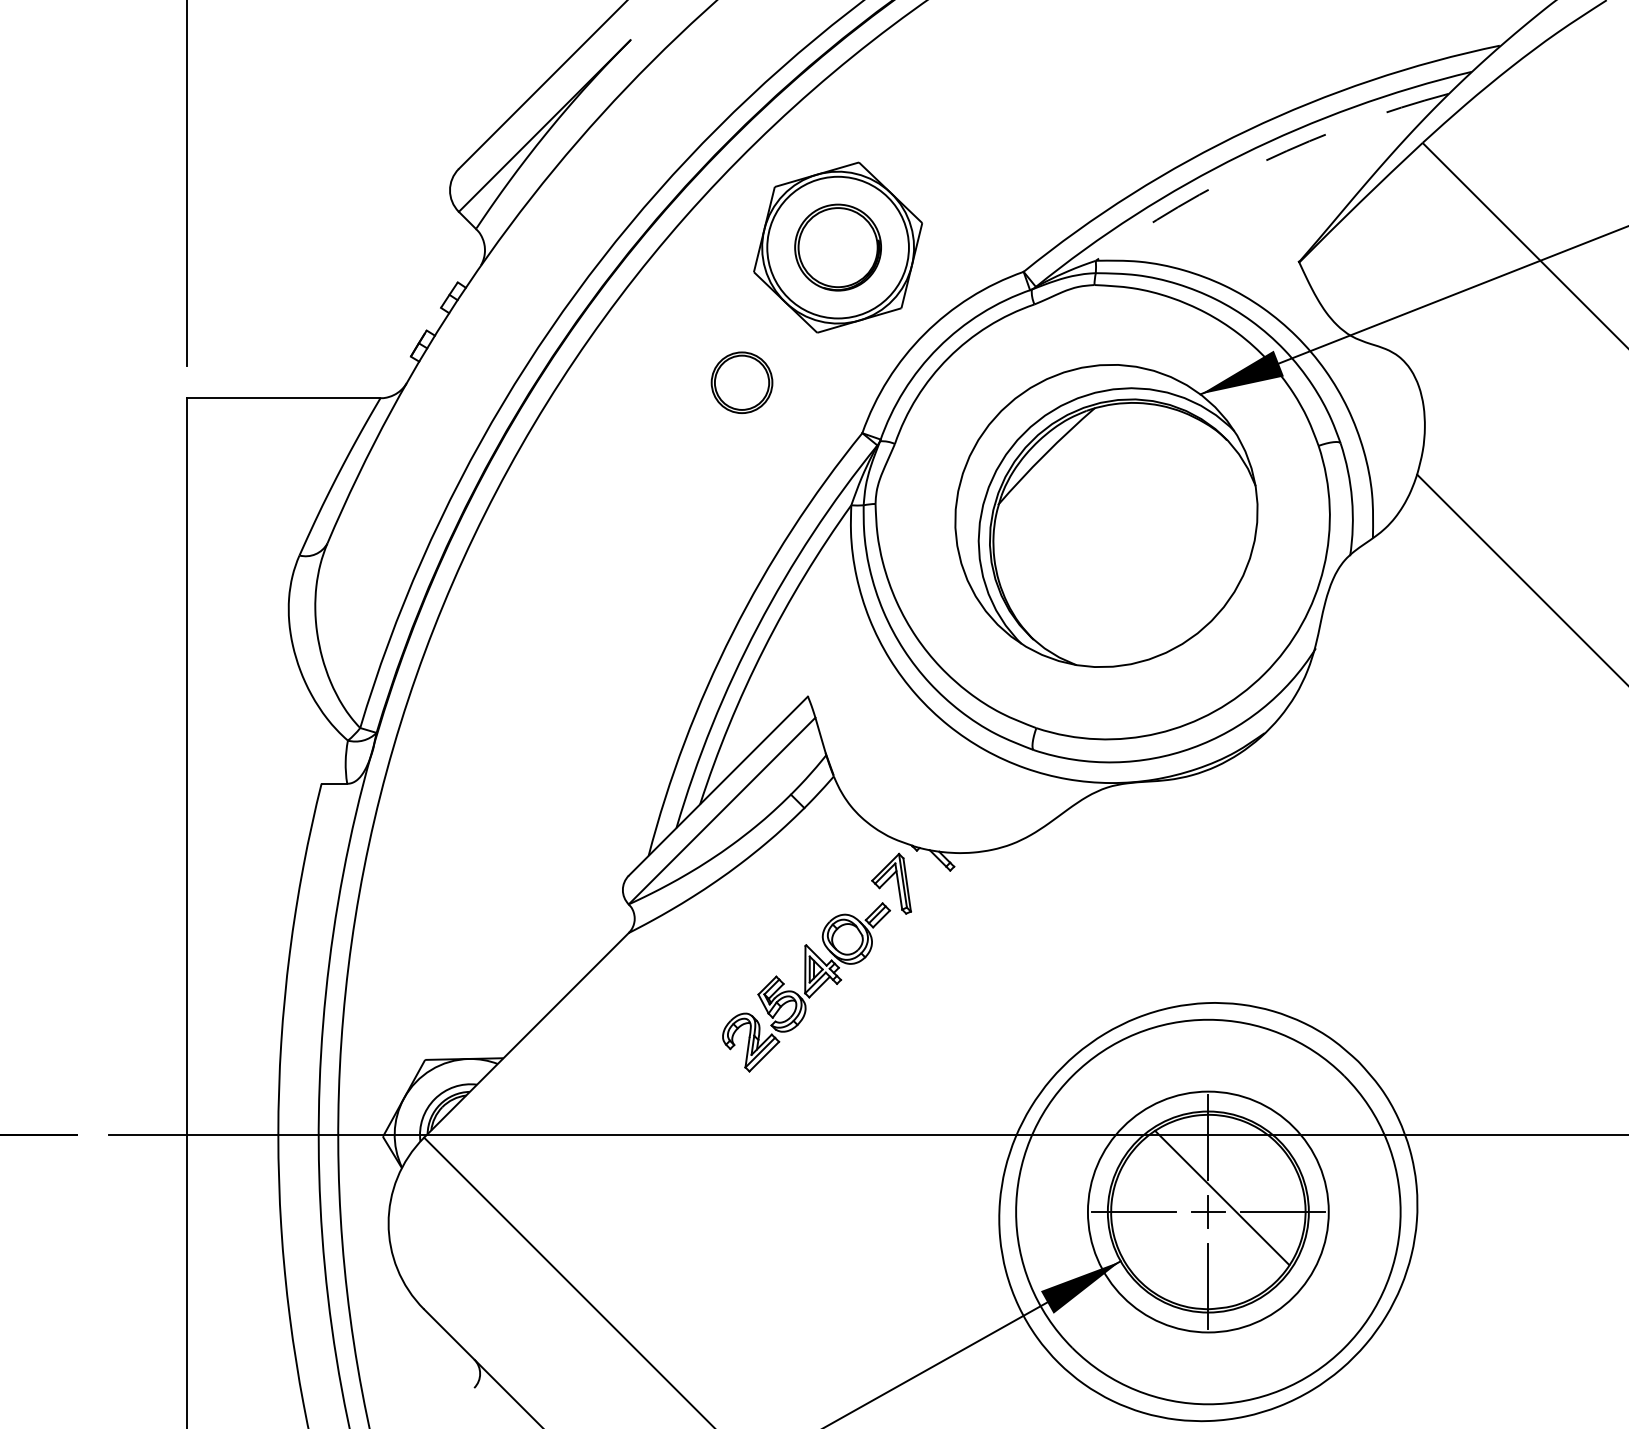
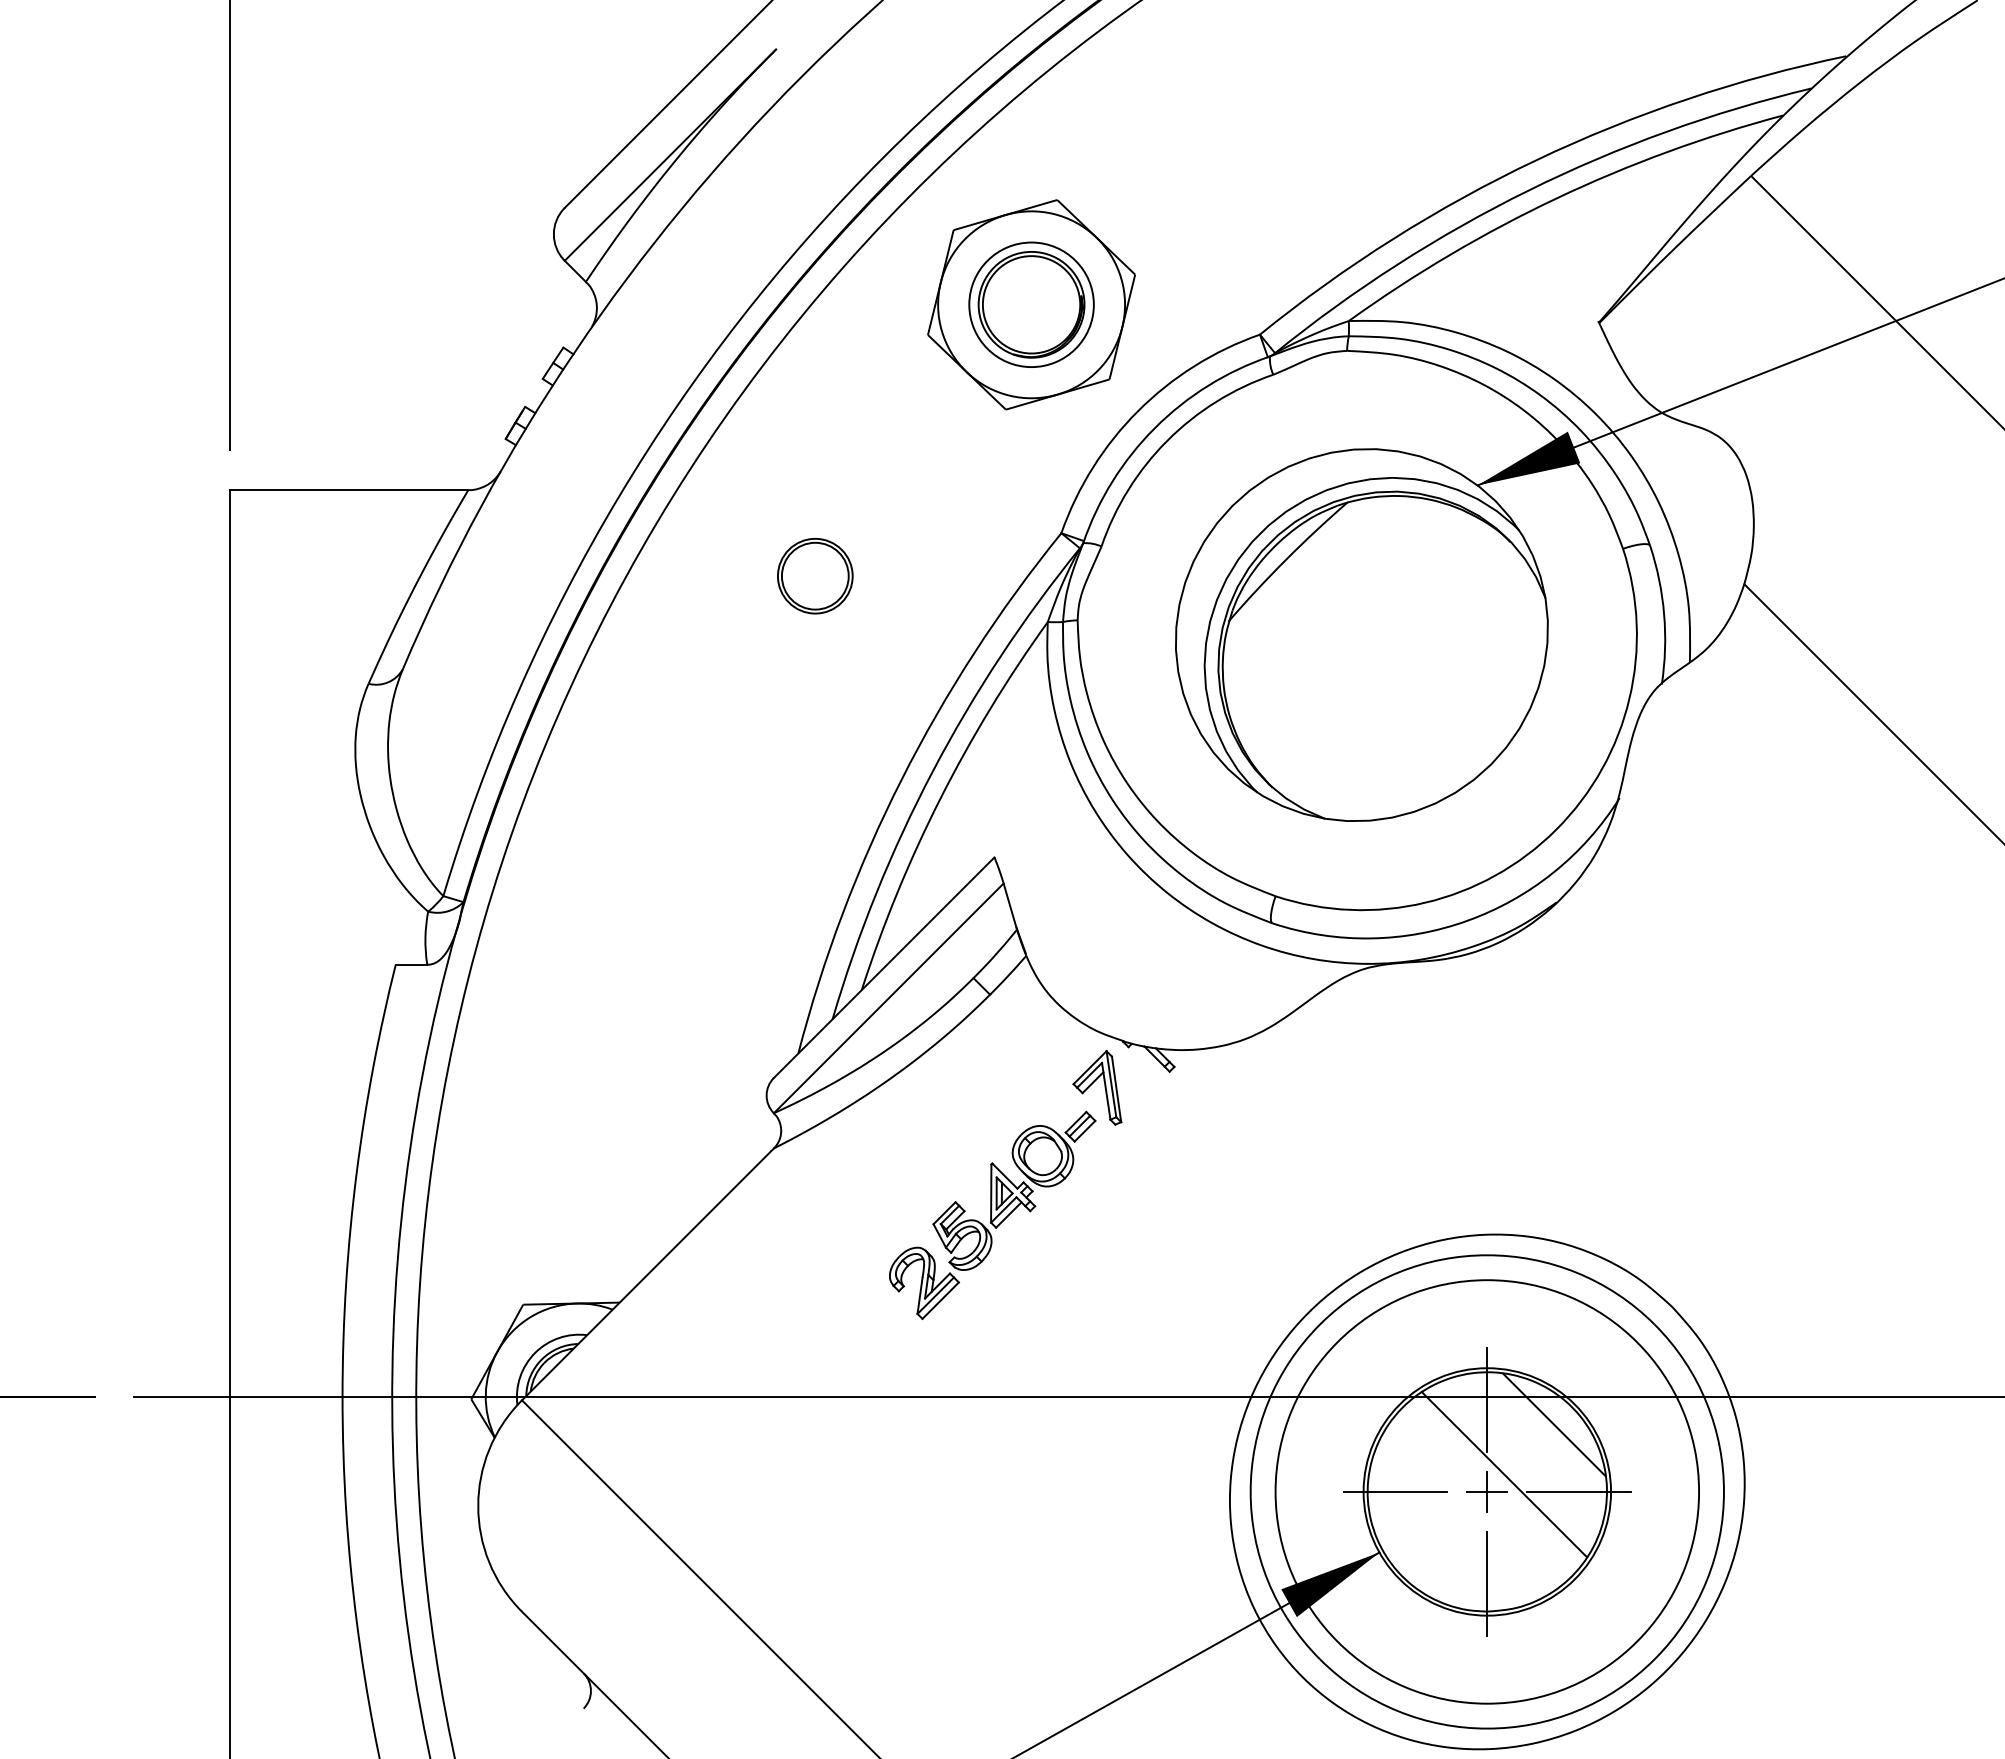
arc: (1264, 161) -> (1556, 198), dashed -> solid
circle: (838, 247) -> (1031, 304), size x0.71
part: (742, 383) -> (815, 576), moved
line: (1262, 1157) -> (1554, 1424), added
circle: (1208, 1211) -> (1487, 1491), size x1.43

